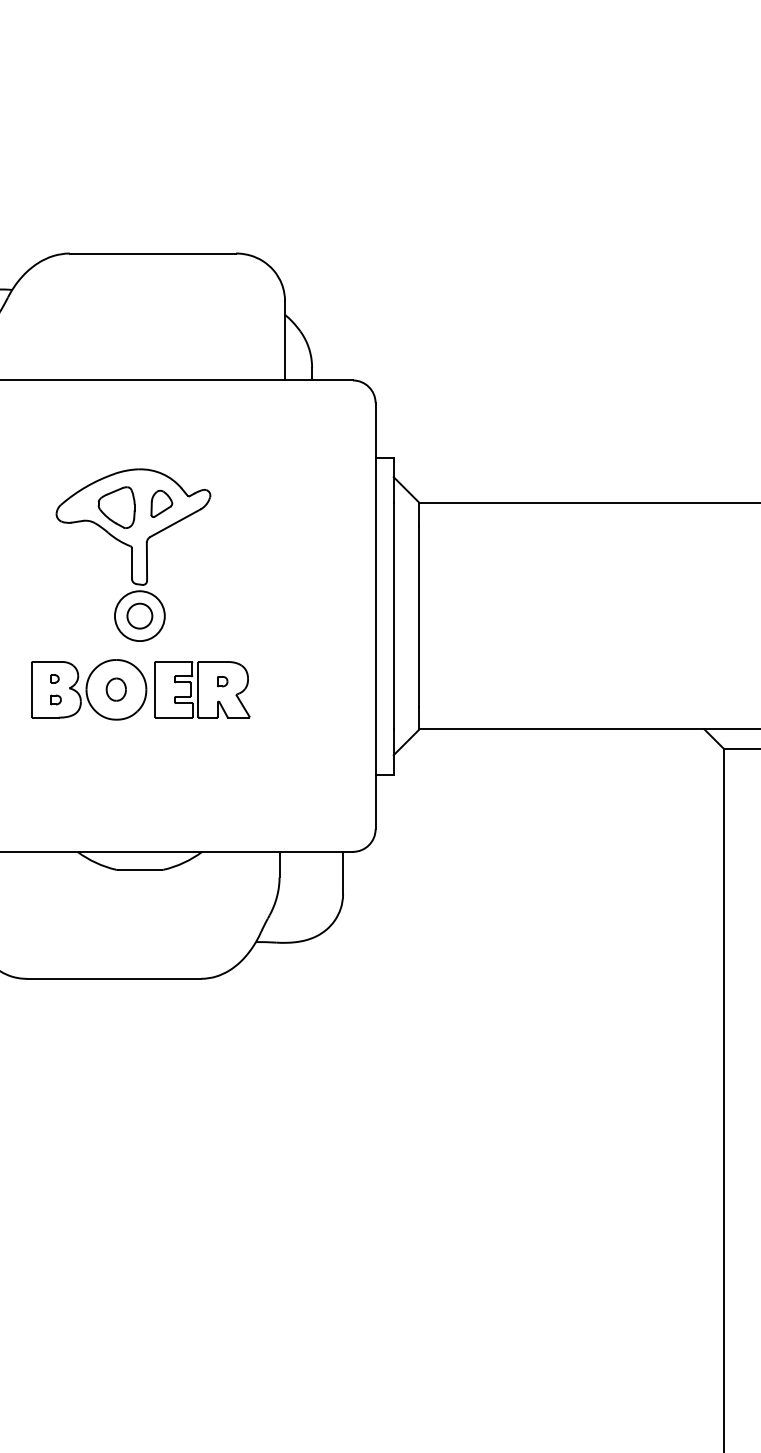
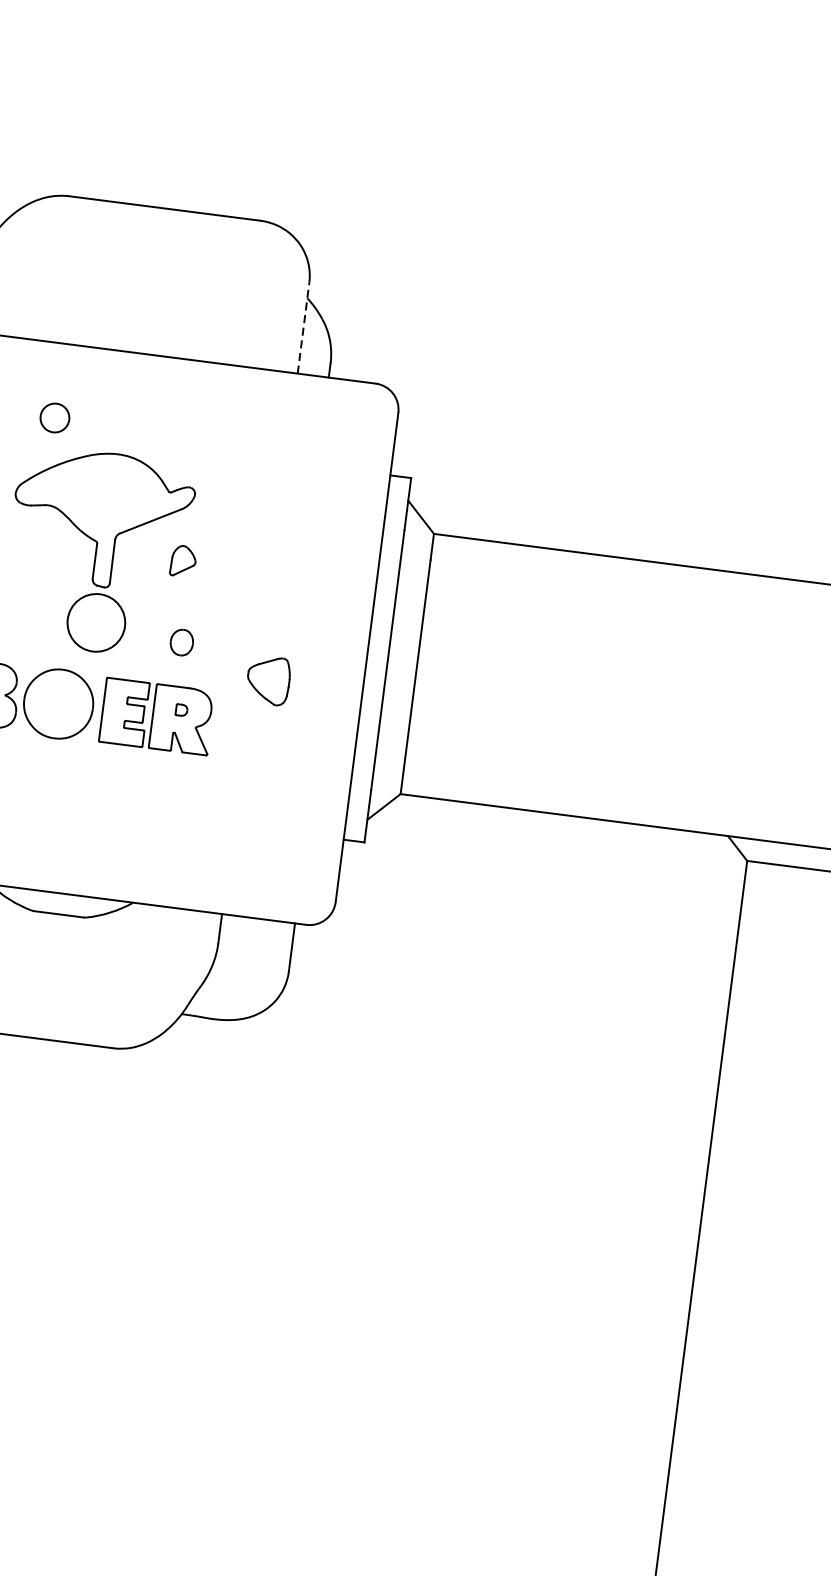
line: (285, 340) -> (304, 327), solid -> dashed
part: (161, 503) -> (183, 560), moved
part: (116, 507) -> (268, 680), moved
circle: (139, 615) -> (54, 417), moved
part: (115, 689) -> (180, 642), moved

